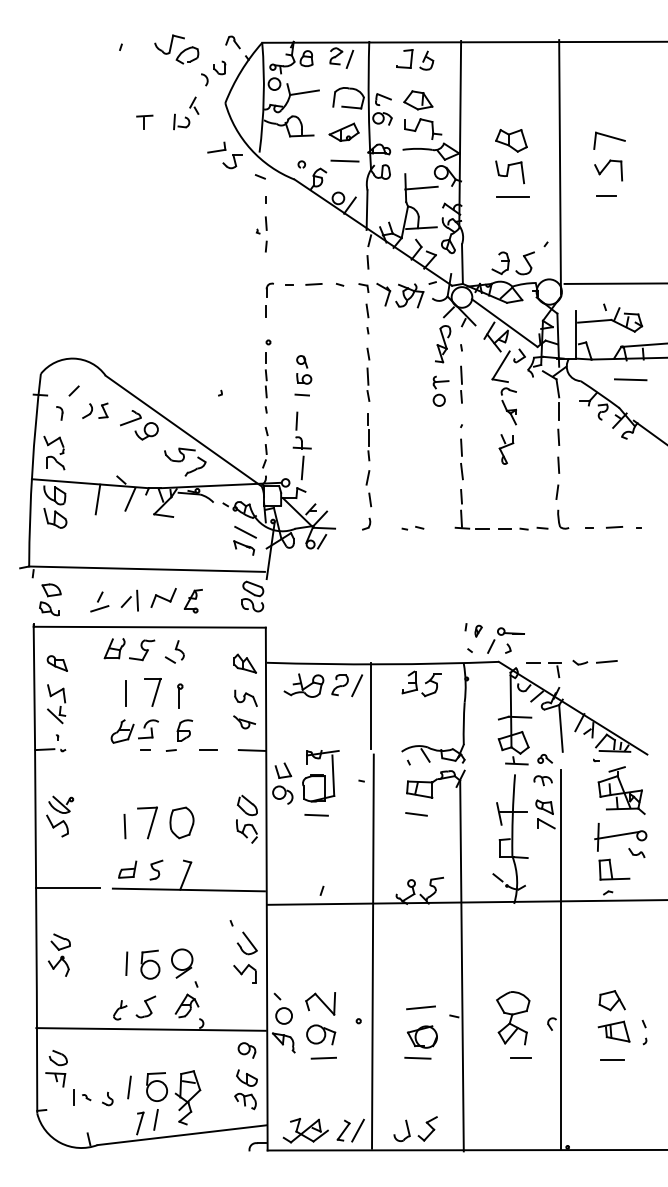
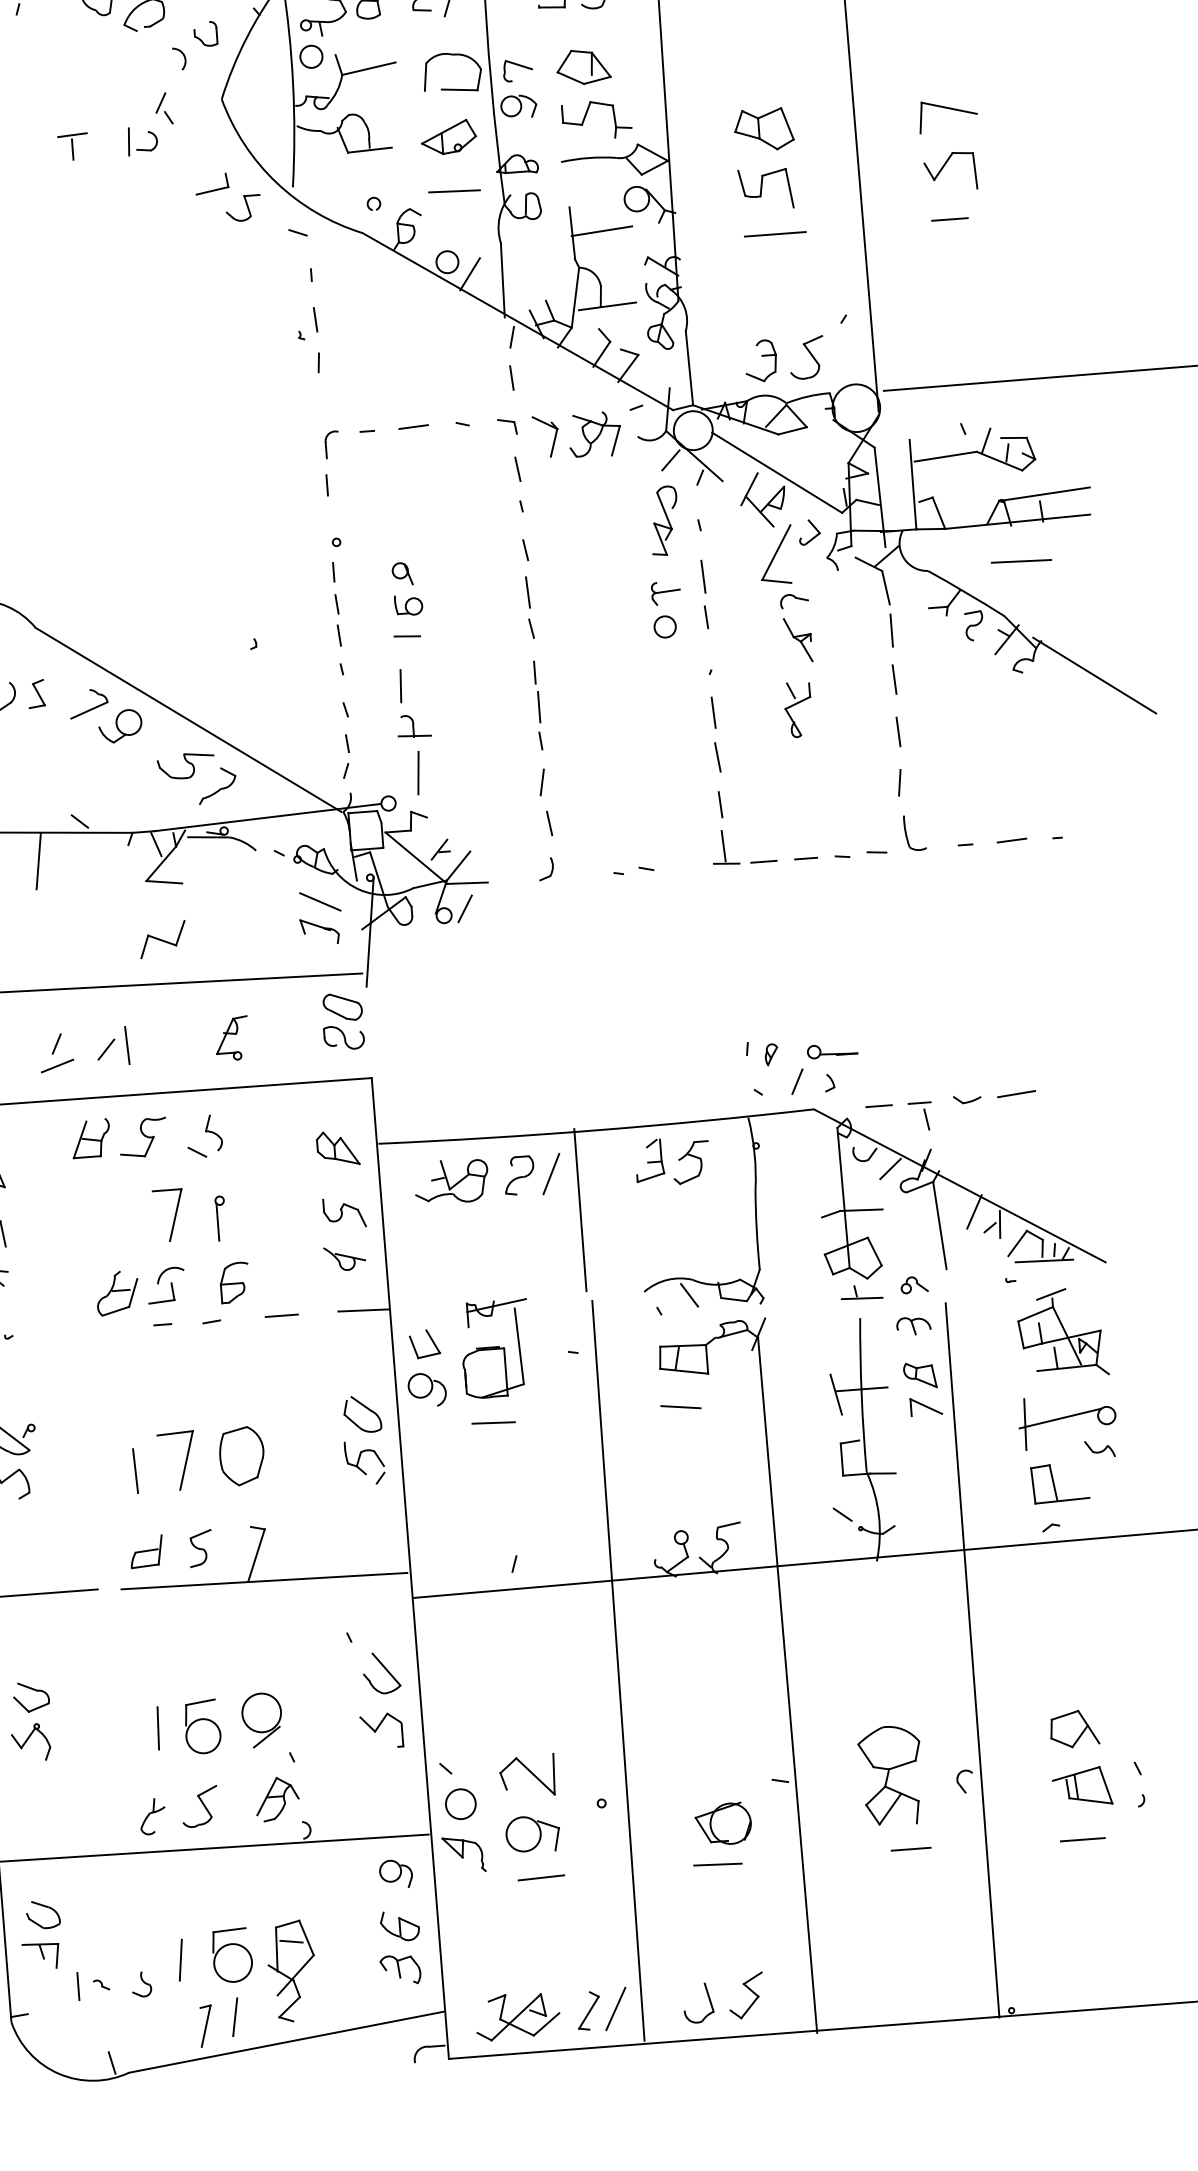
line: (130, 499) -> (99, 856), removed
part: (163, 597) -> (162, 938), moved
line: (126, 692) -> (119, 1219), removed
line: (421, 1007) -> (717, 1768), removed

